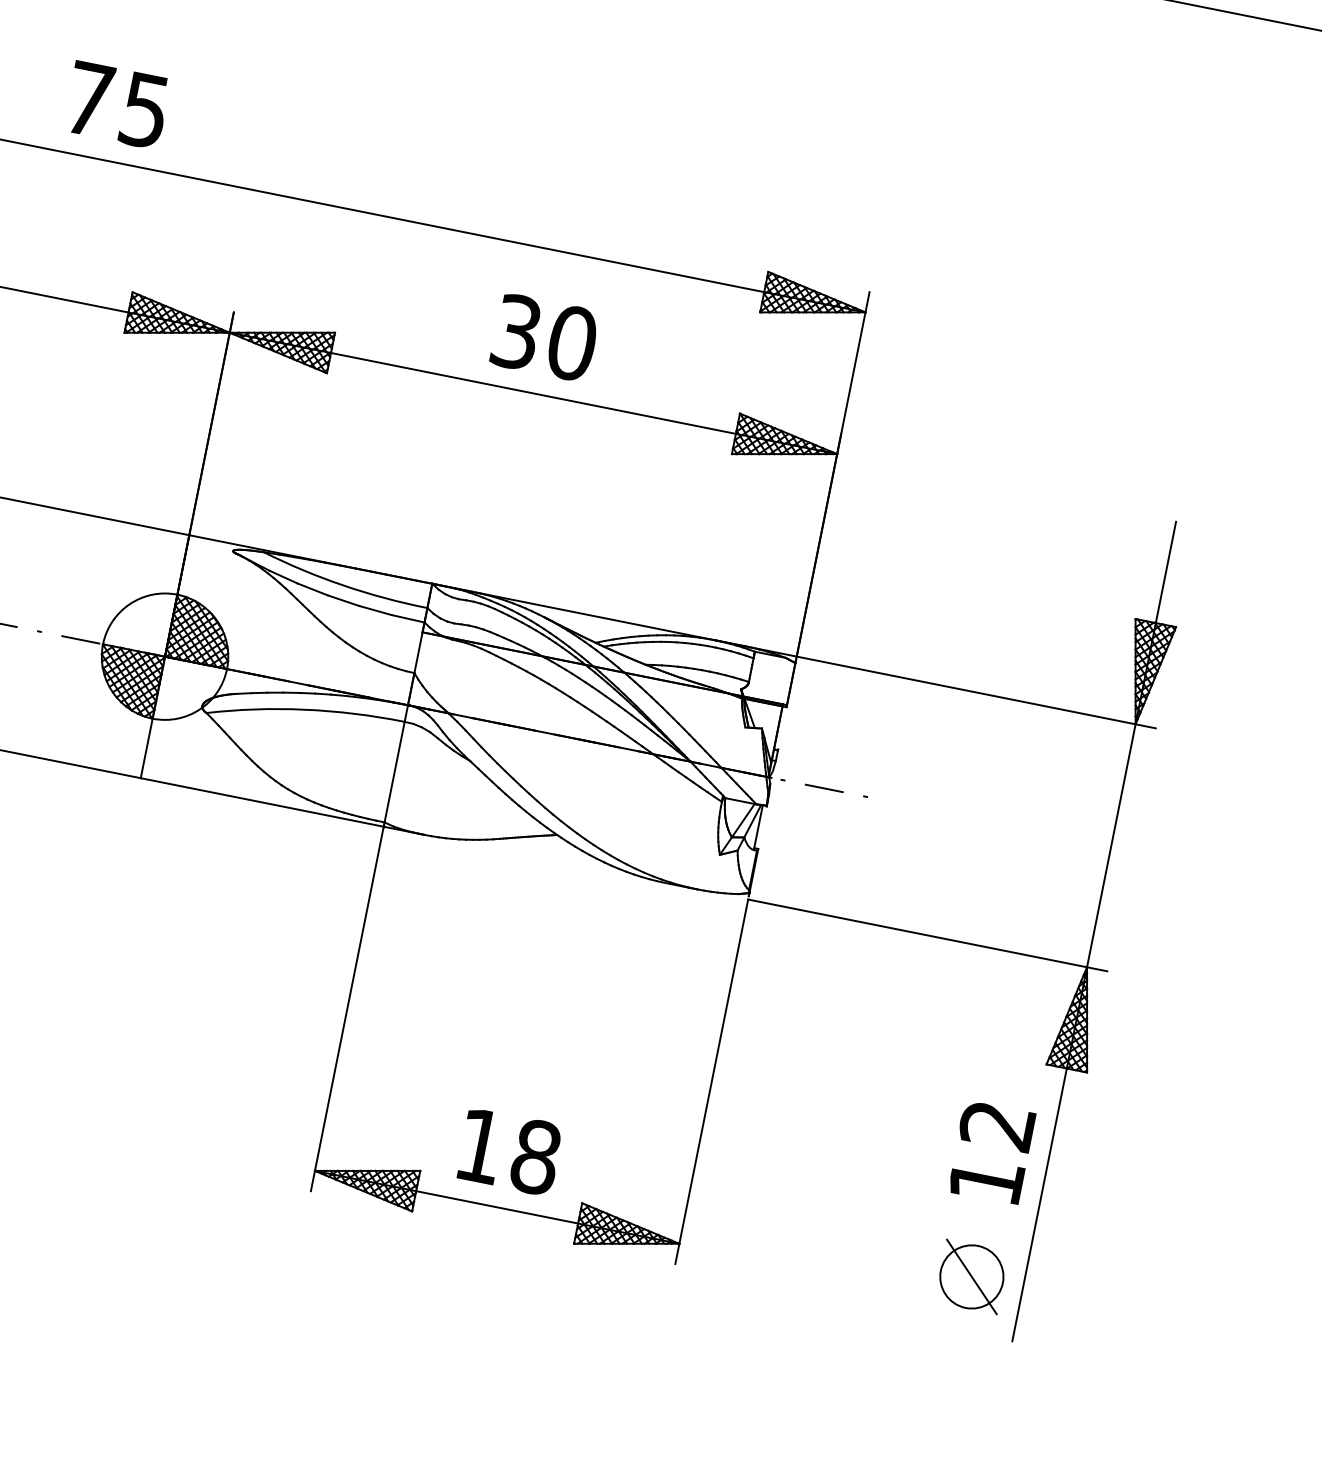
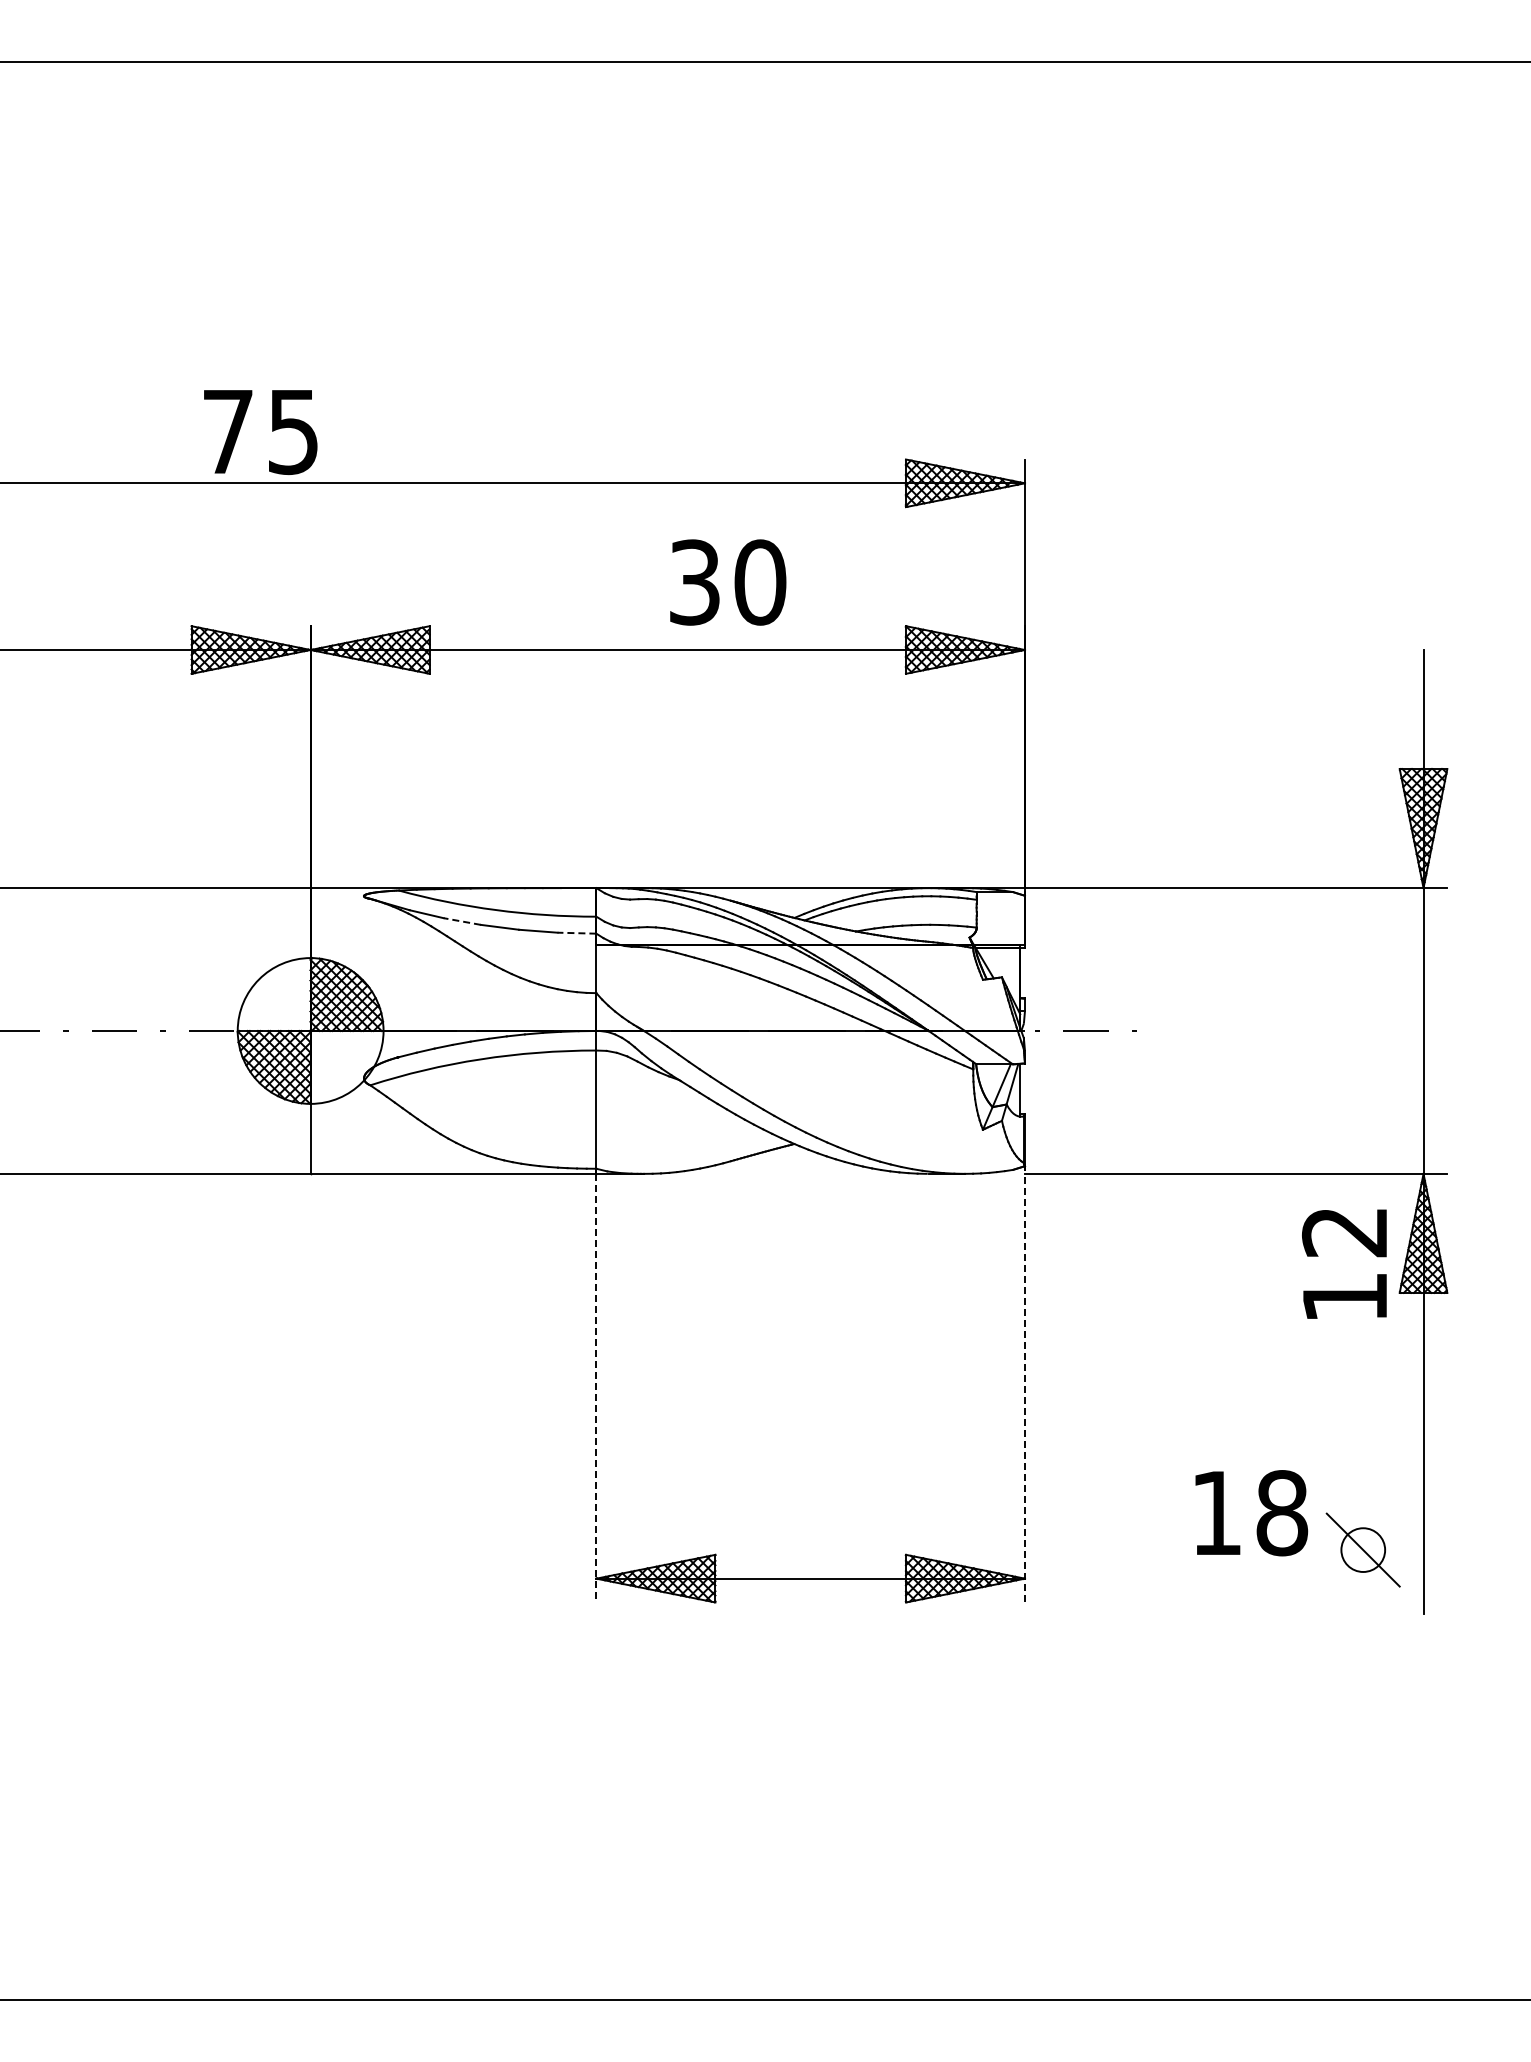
text: (116, 105) -> (260, 432), moved
text: (545, 337) -> (728, 582), moved
line: (312, 589) -> (462, 921), solid -> dashed
line: (407, 618) -> (576, 933), solid -> dashed
line: (347, 1009) -> (596, 1388), solid -> dashed
line: (712, 1081) -> (1025, 1387), solid -> dashed
text: (509, 1152) -> (1251, 1513), moved
text: (991, 1152) -> (1344, 1263), moved
circle: (971, 1276) -> (1362, 1549), size x0.6

